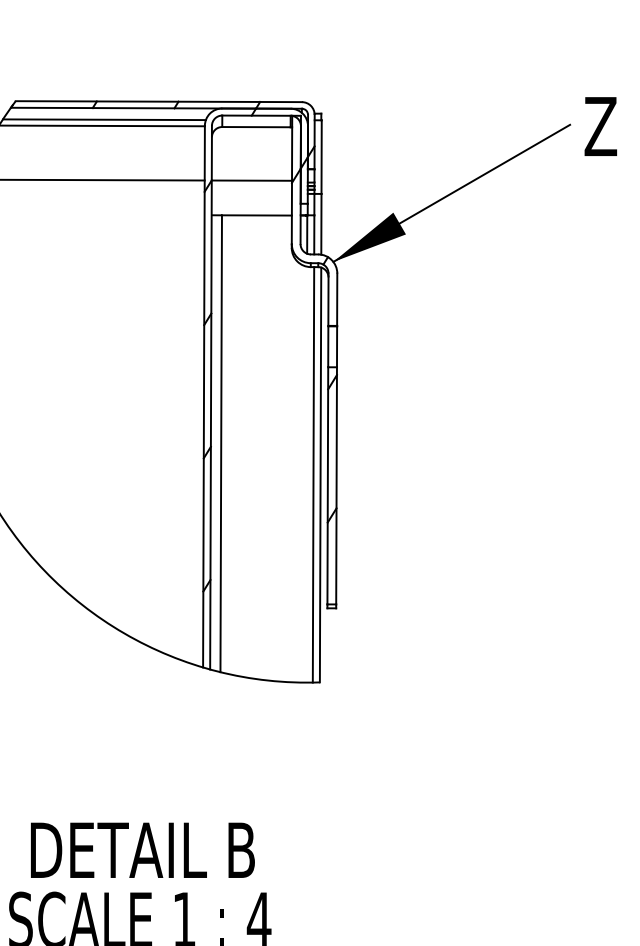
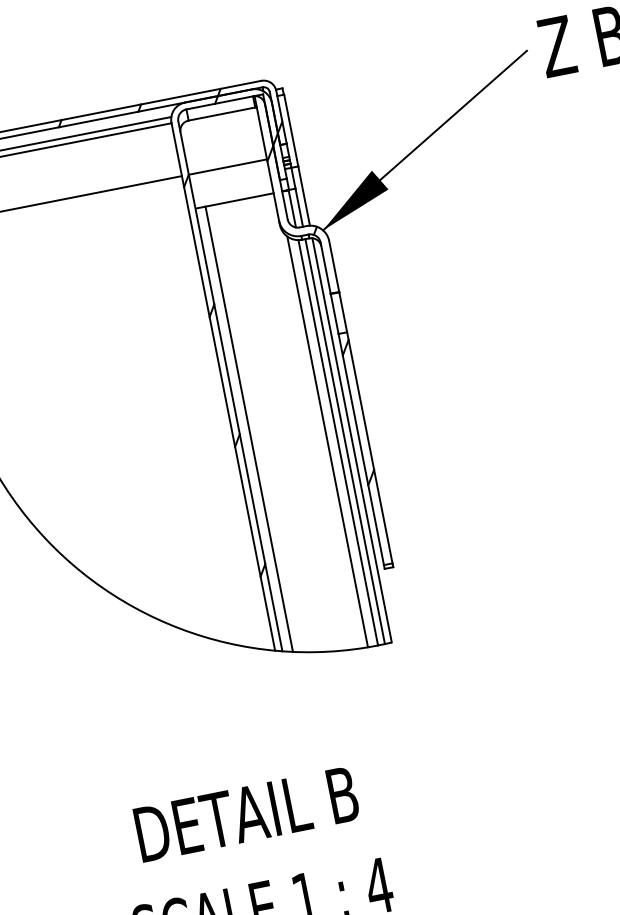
line: (295, 471) -> (326, 441), added
line: (306, 474) -> (338, 442), added
text: (142, 849) -> (246, 813), moved

